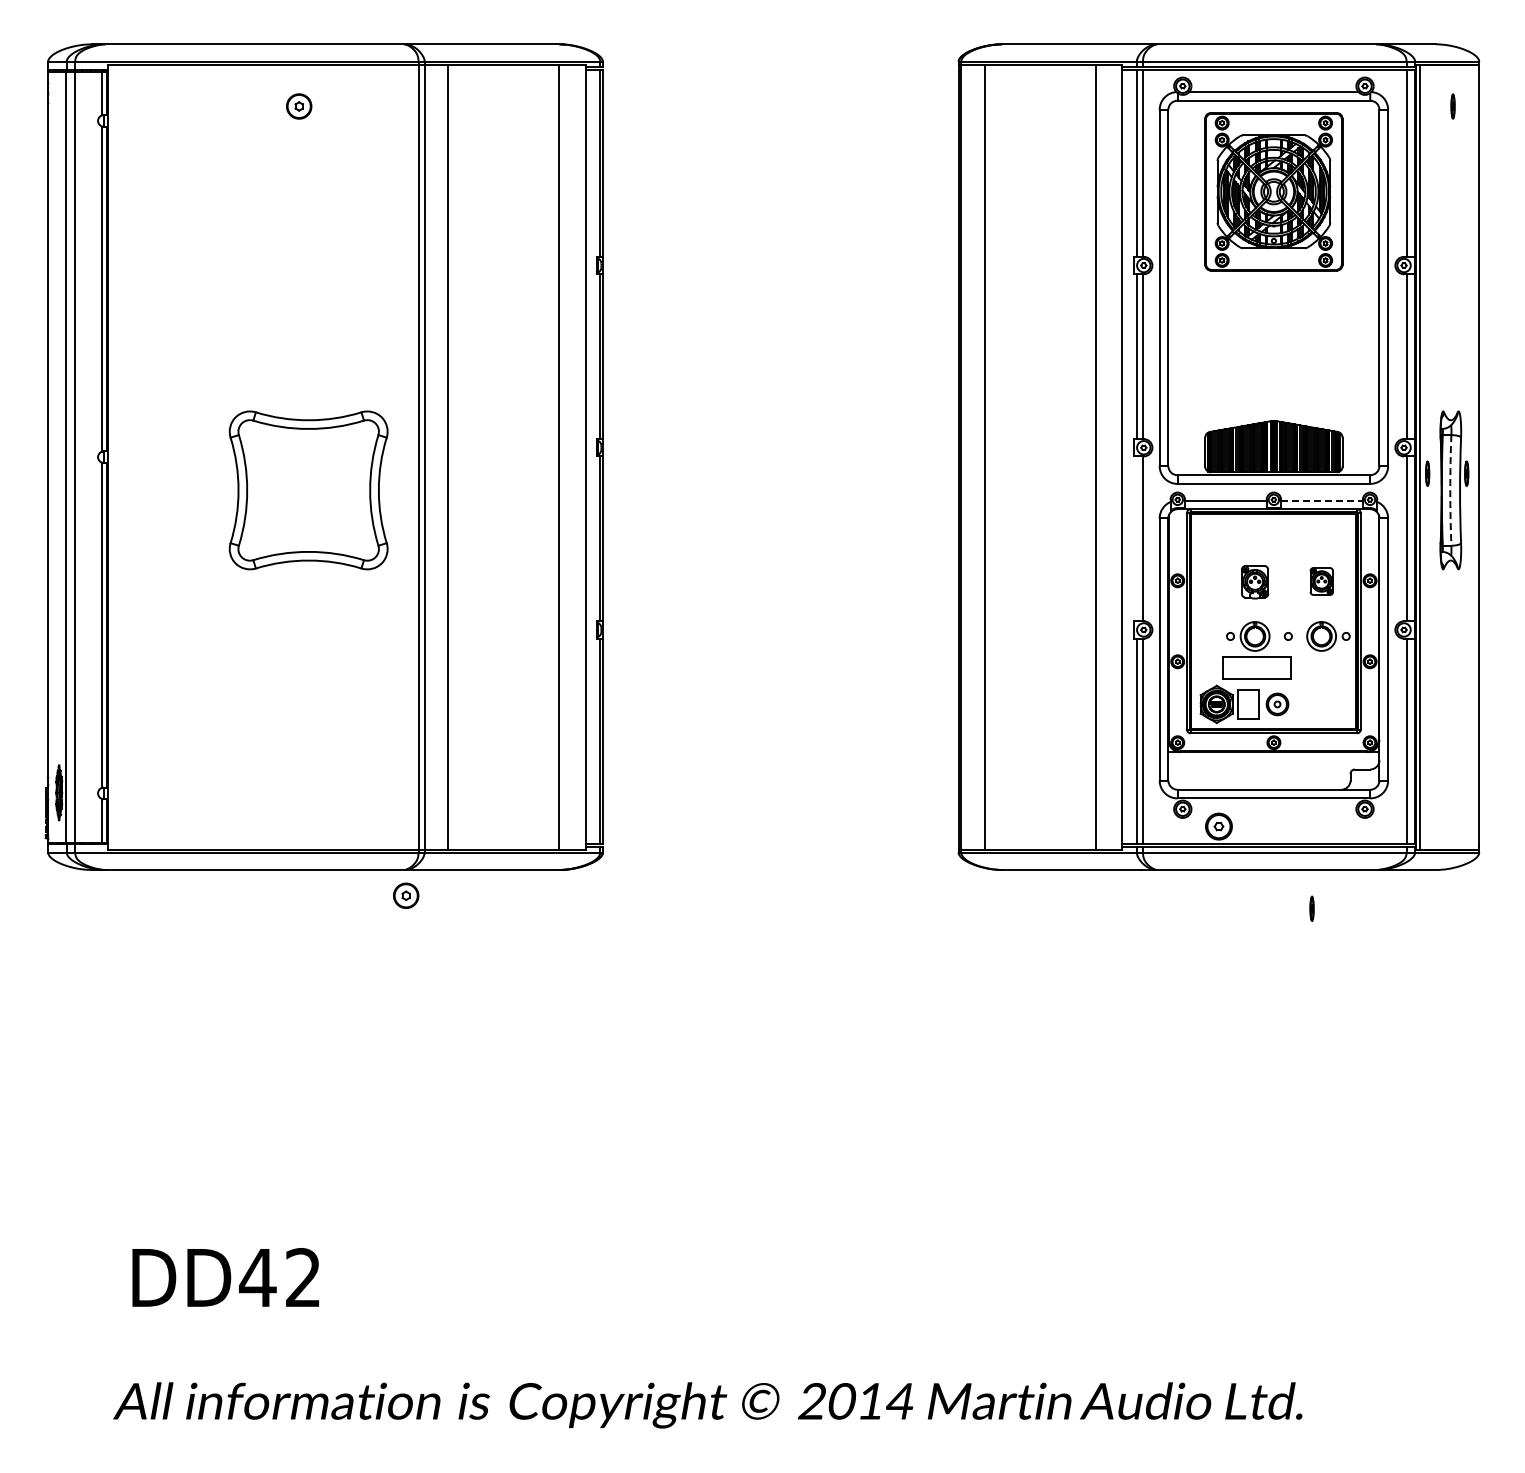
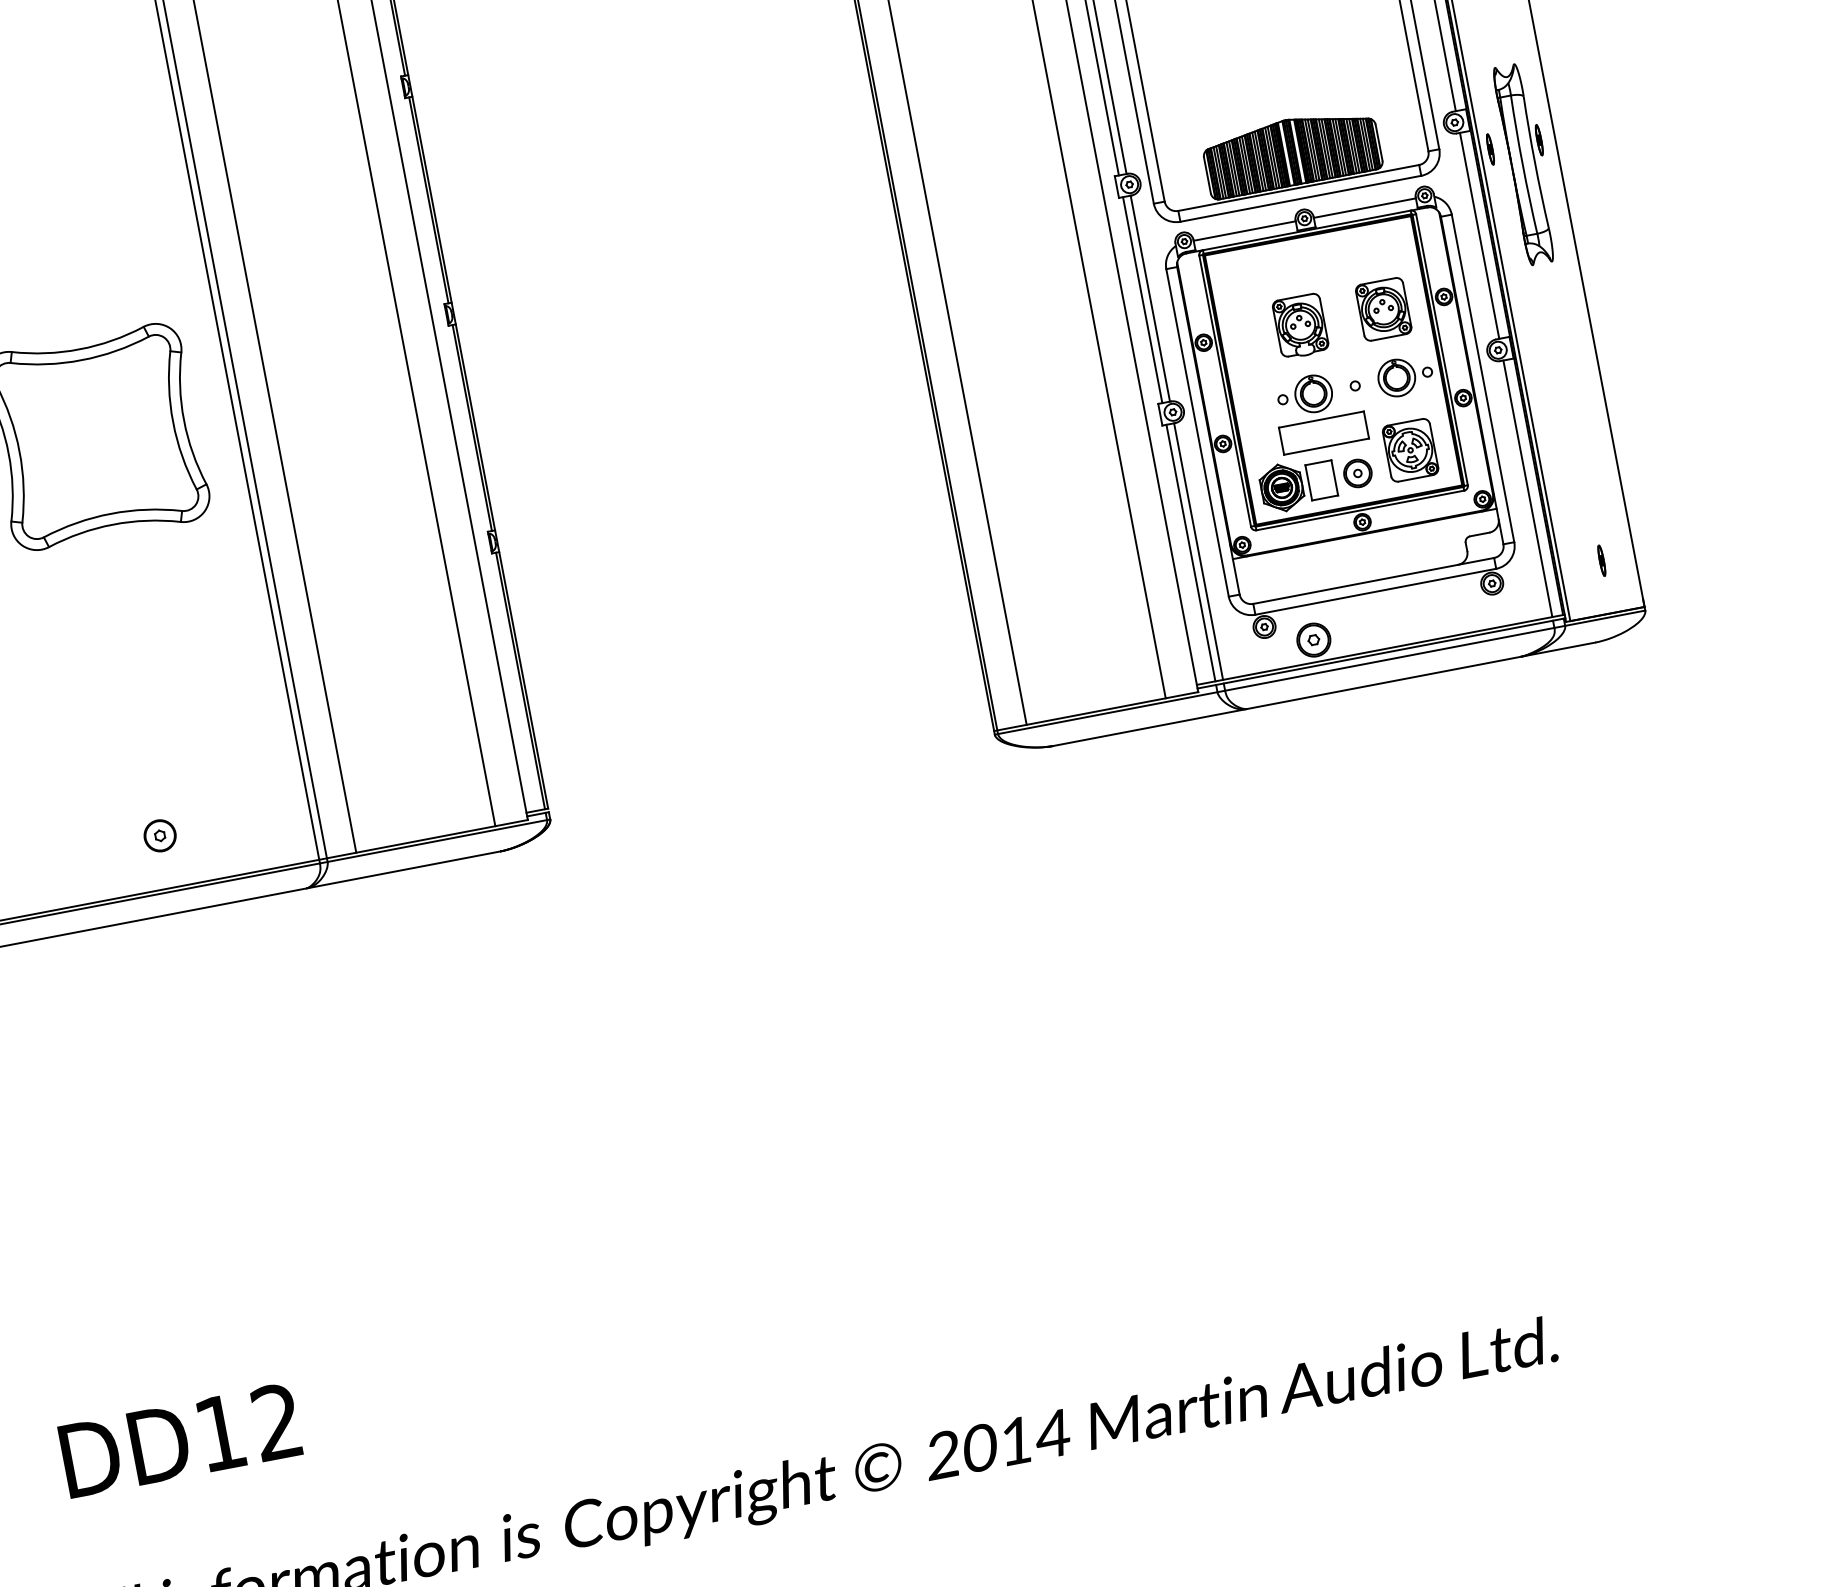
arc: (1450, 490) -> (1523, 164), dashed -> solid
line: (1321, 500) -> (1364, 208), dashed -> solid
line: (1136, 538) -> (1142, 299), added
part: (1321, 581) -> (1383, 309), size x1.67
part: (1254, 582) -> (1300, 326), size x1.43
part: (1321, 694) -> (1410, 450), added
part: (406, 895) -> (160, 835), moved
part: (1311, 908) -> (1601, 560), moved
text: (257, 1277) -> (220, 1432), DD42 -> DD12

